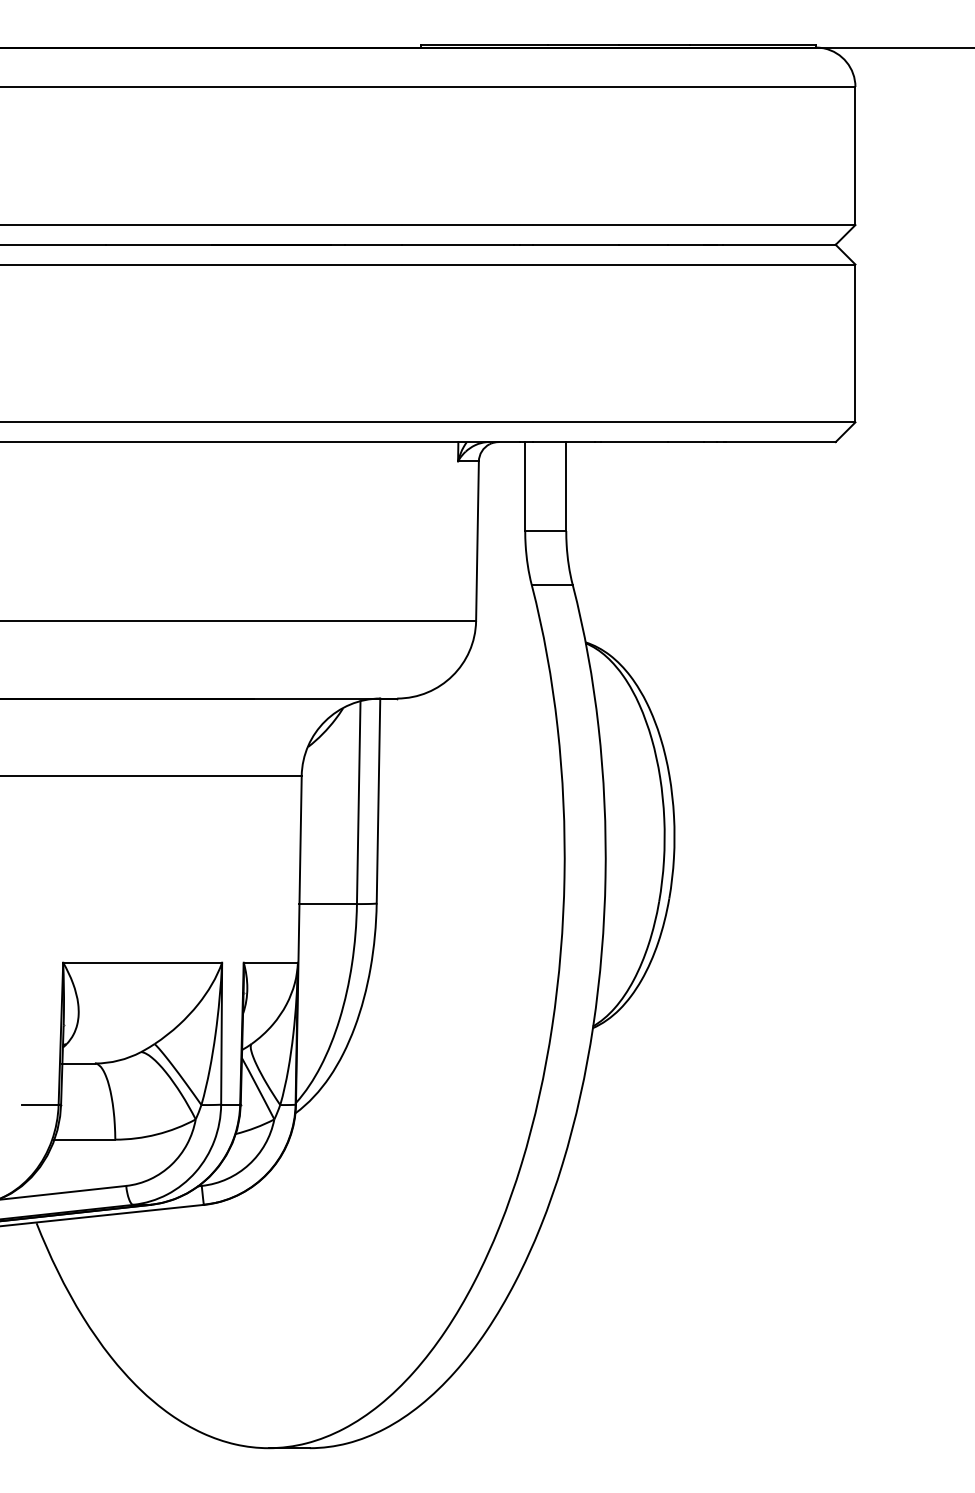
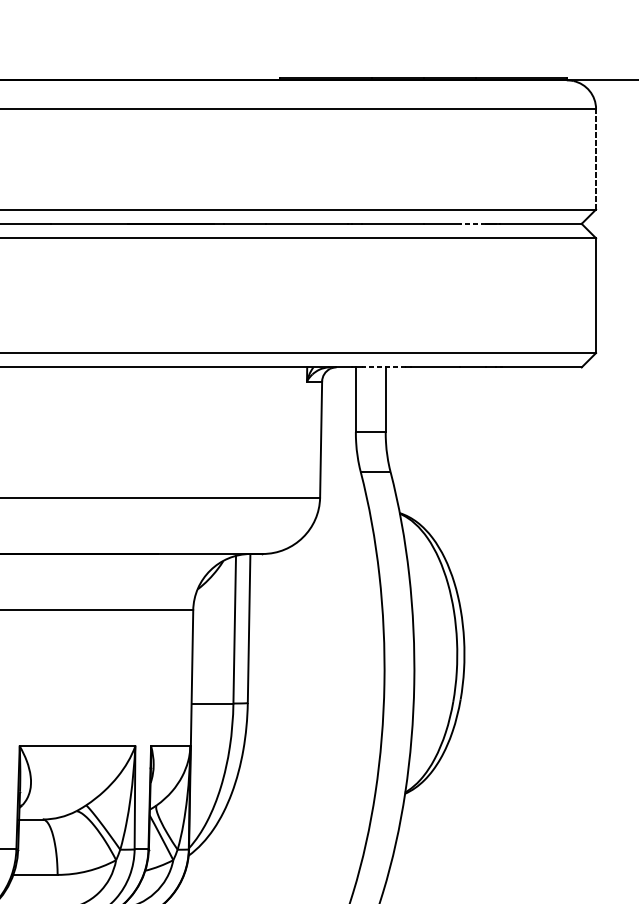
line: (855, 155) -> (596, 158), solid -> dashed
line: (685, 244) -> (472, 223), solid -> dashed
line: (563, 442) -> (383, 367), solid -> dashed

